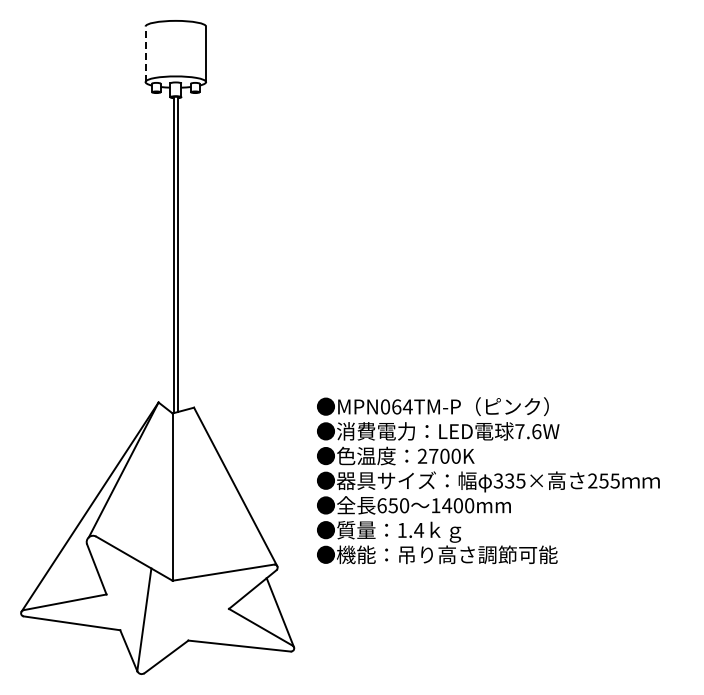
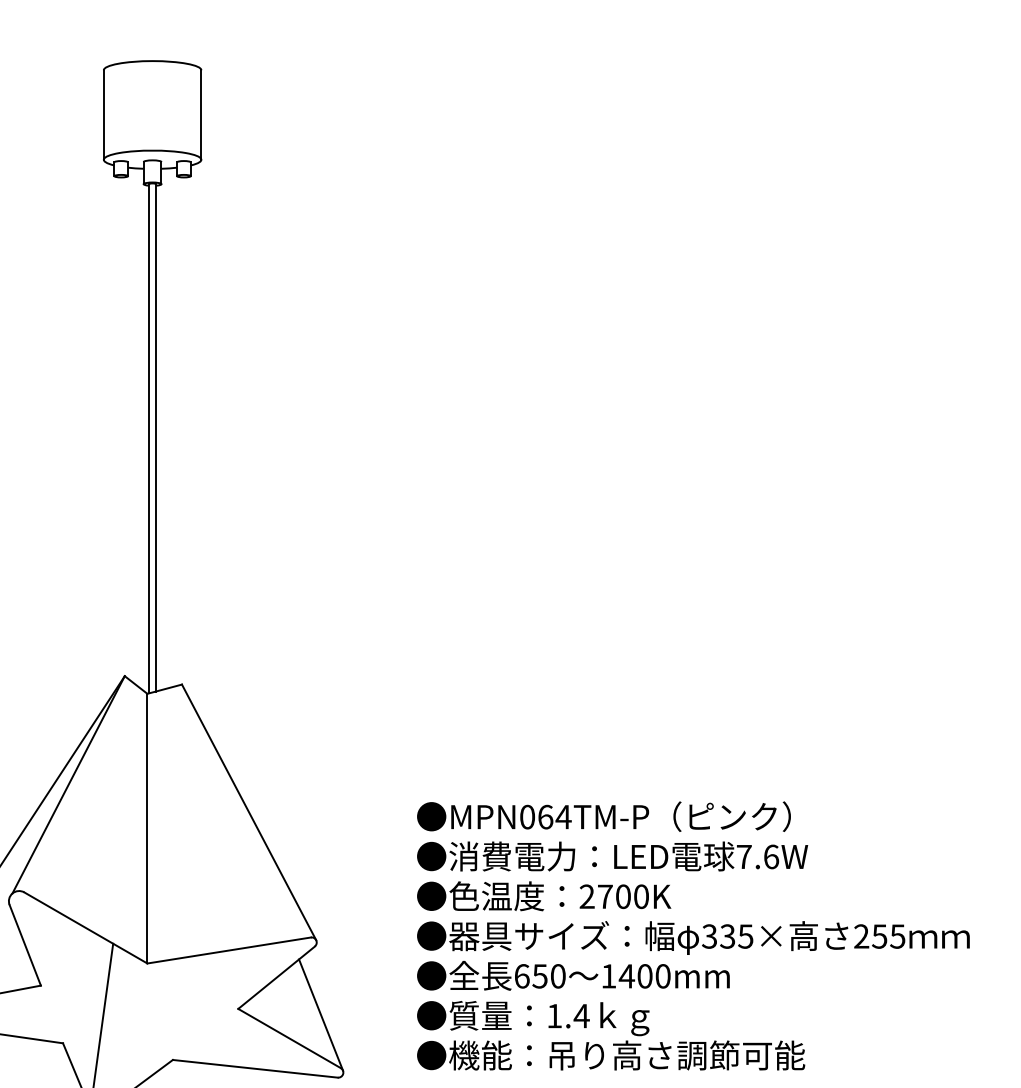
line: (145, 54) -> (103, 115), dashed -> solid
text: (488, 480) -> (693, 935), moved

